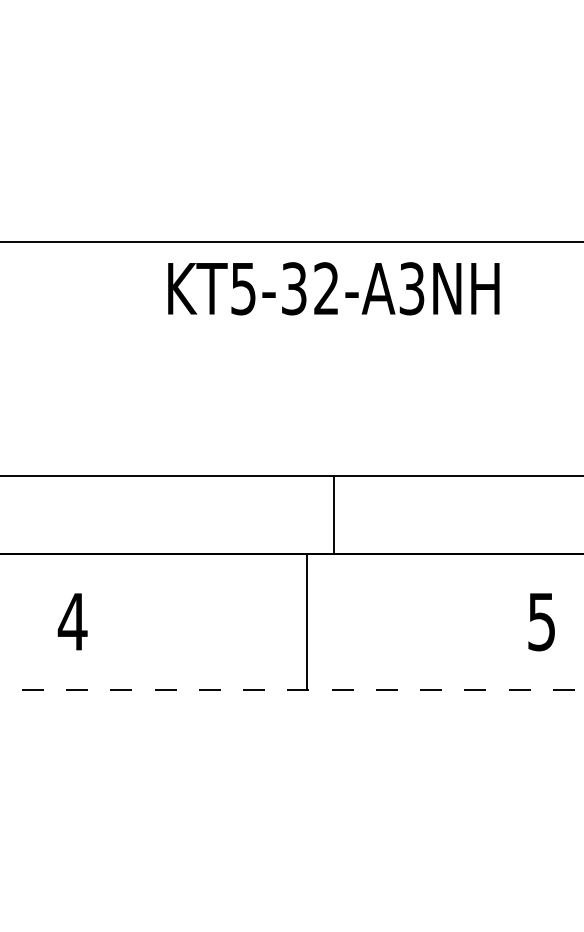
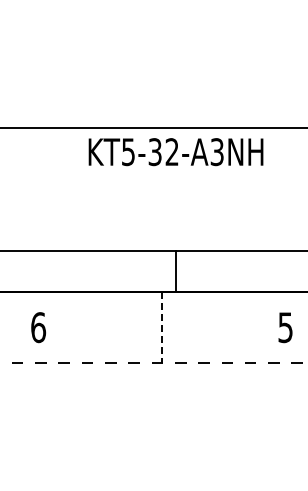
text: (72, 621) -> (38, 327), 4 -> 6
line: (308, 621) -> (162, 327), solid -> dashed

